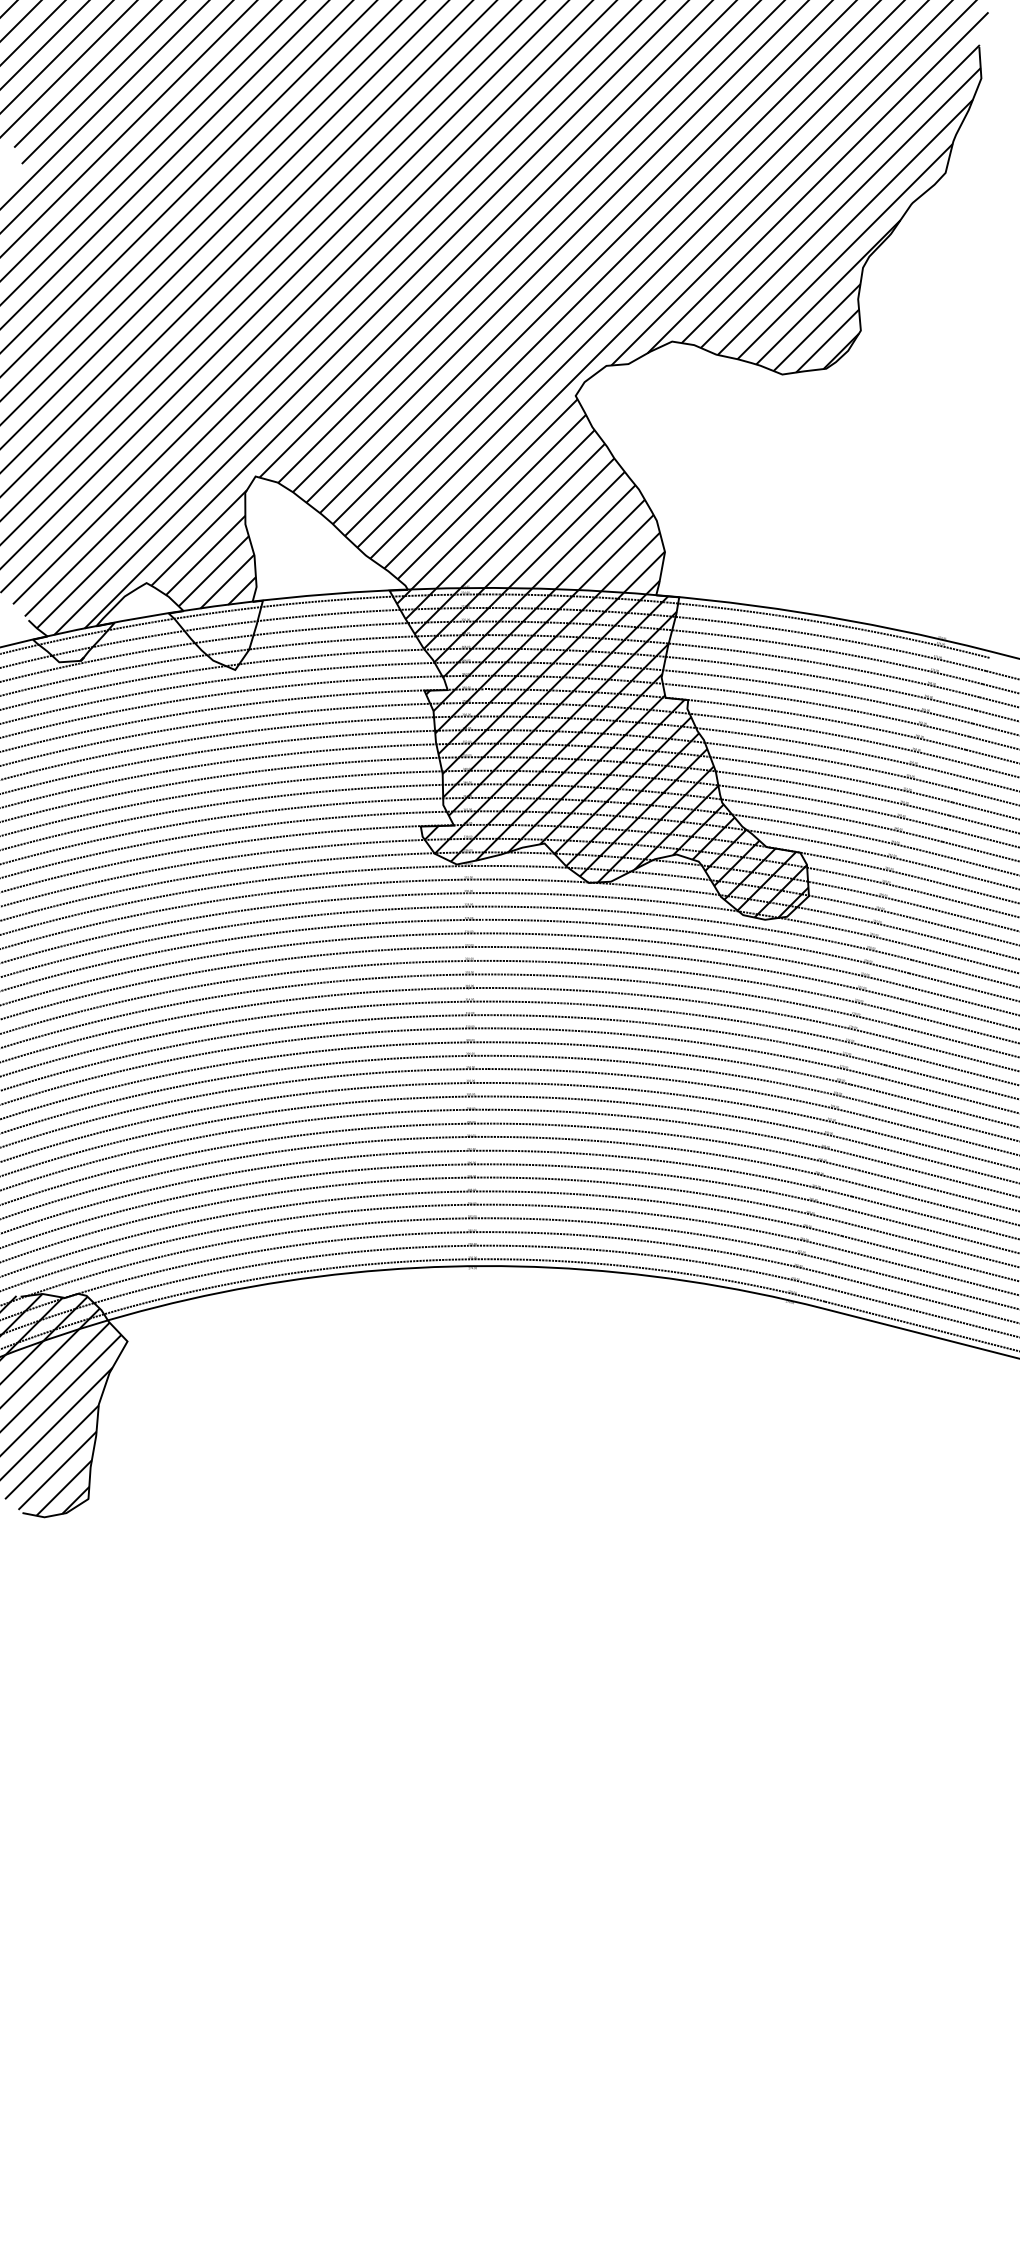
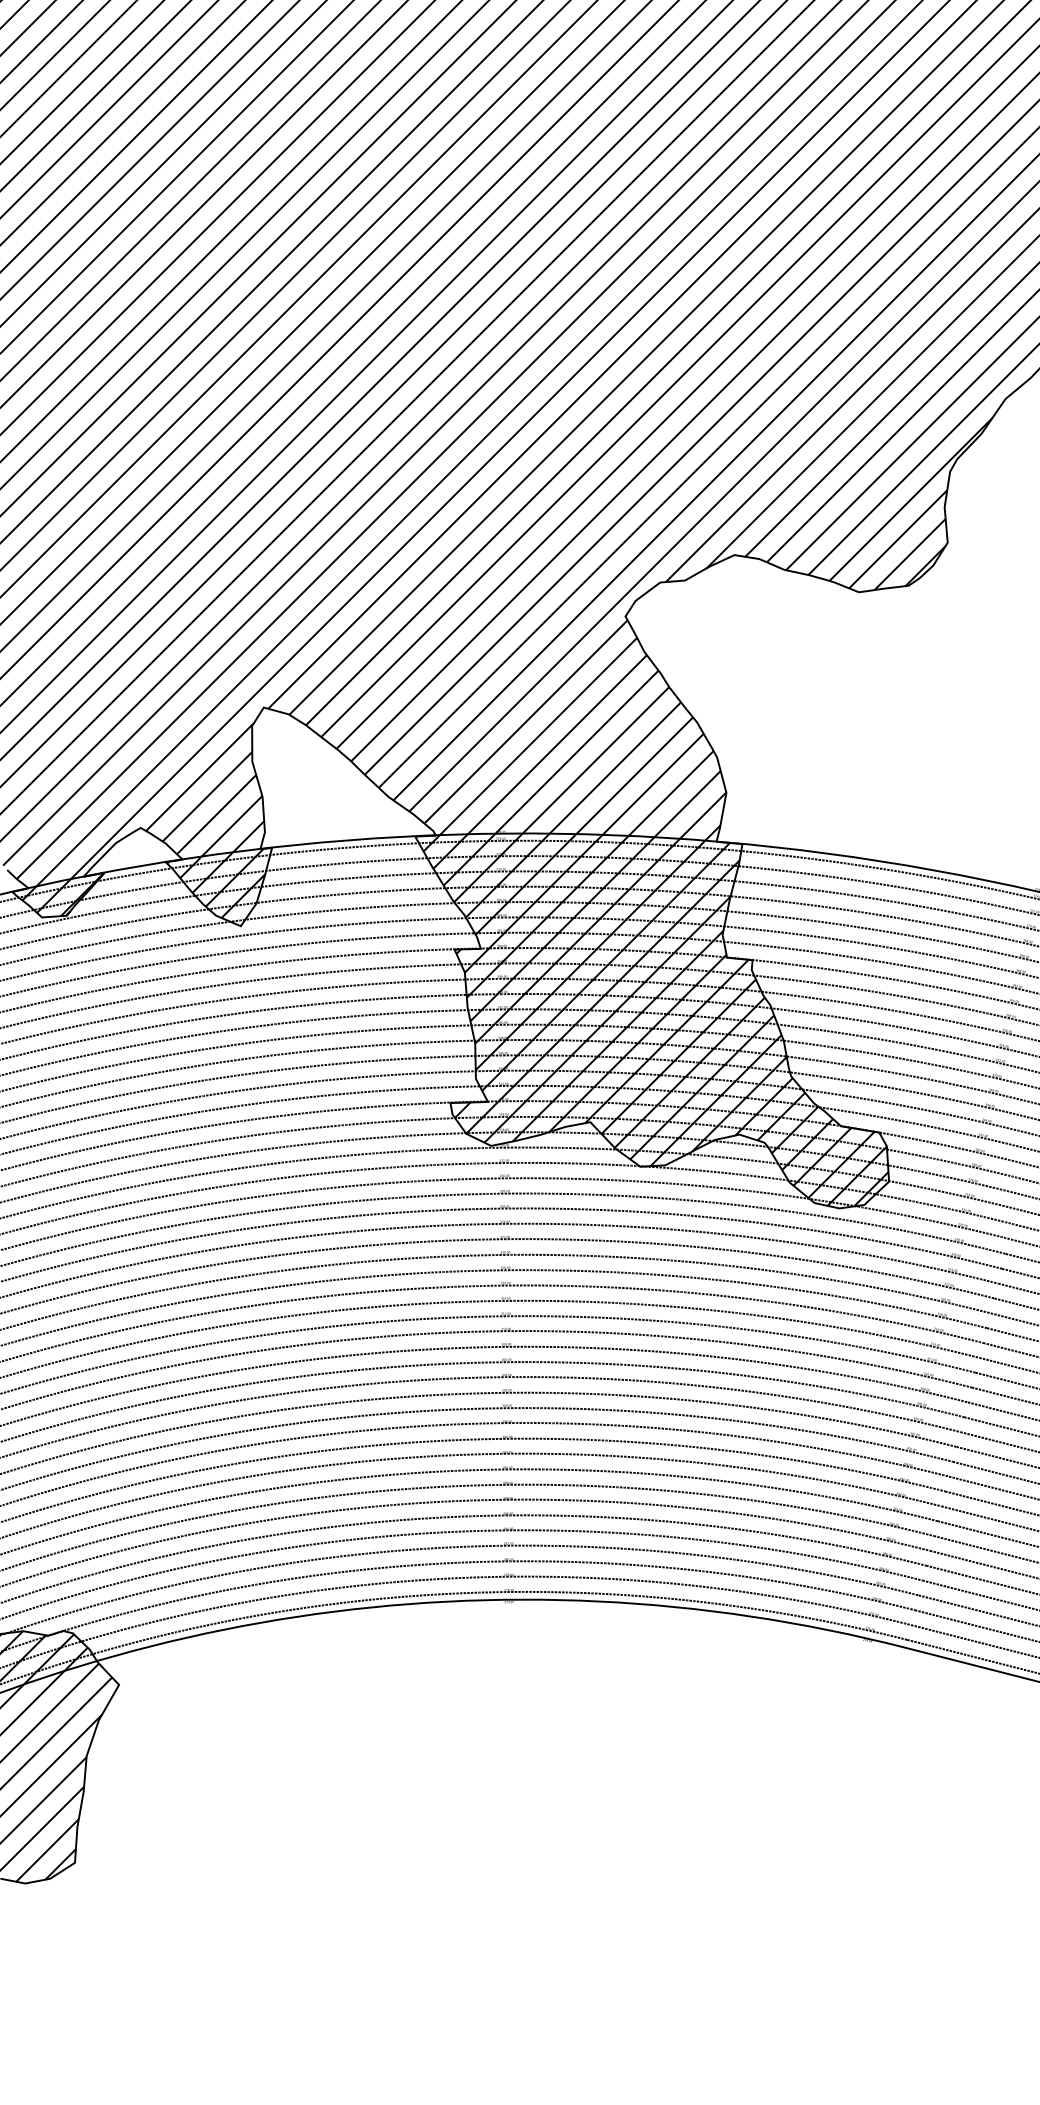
hatch: (213, 635) -> (216, 887), added
hatch: (77, 641) -> (62, 893), added

